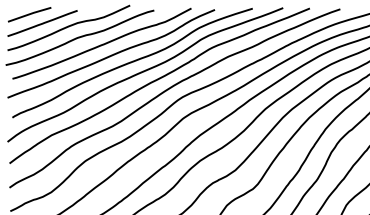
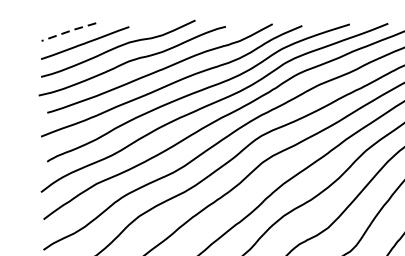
line: (30, 14) -> (69, 31), solid -> dashed

